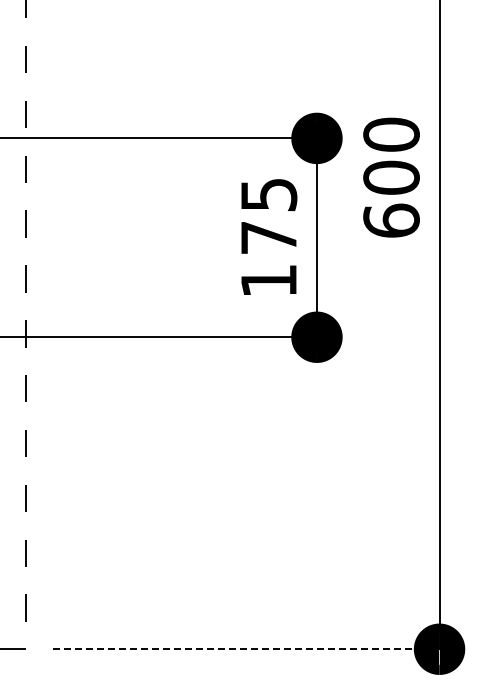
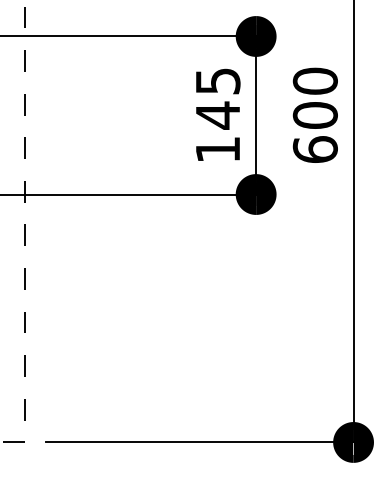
text: (391, 177) -> (315, 115), moved
text: (268, 237) -> (217, 115), 175 -> 145
line: (246, 649) -> (200, 442), dashed -> solid

